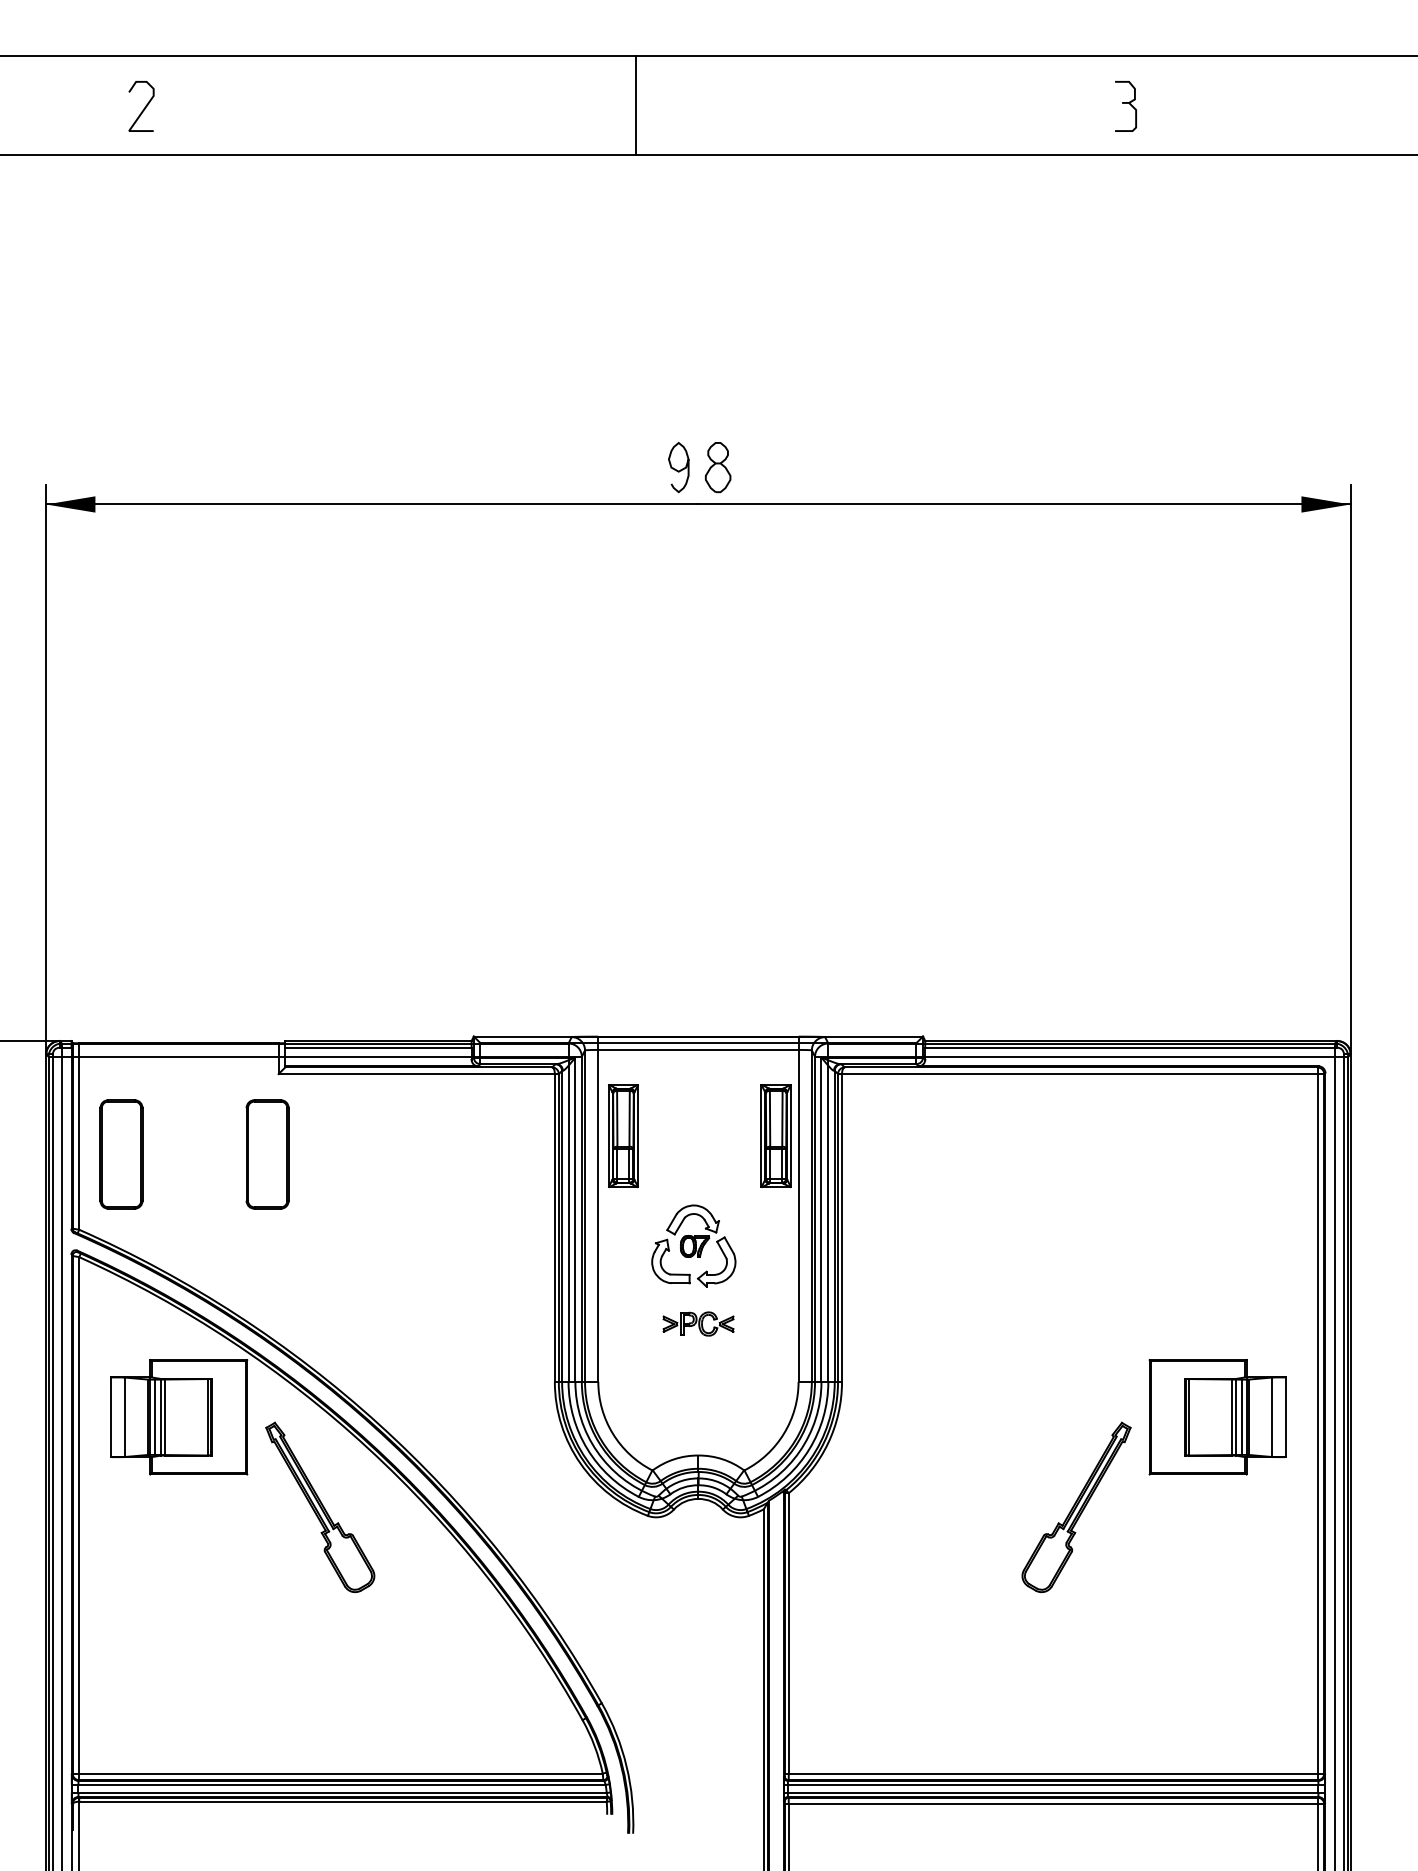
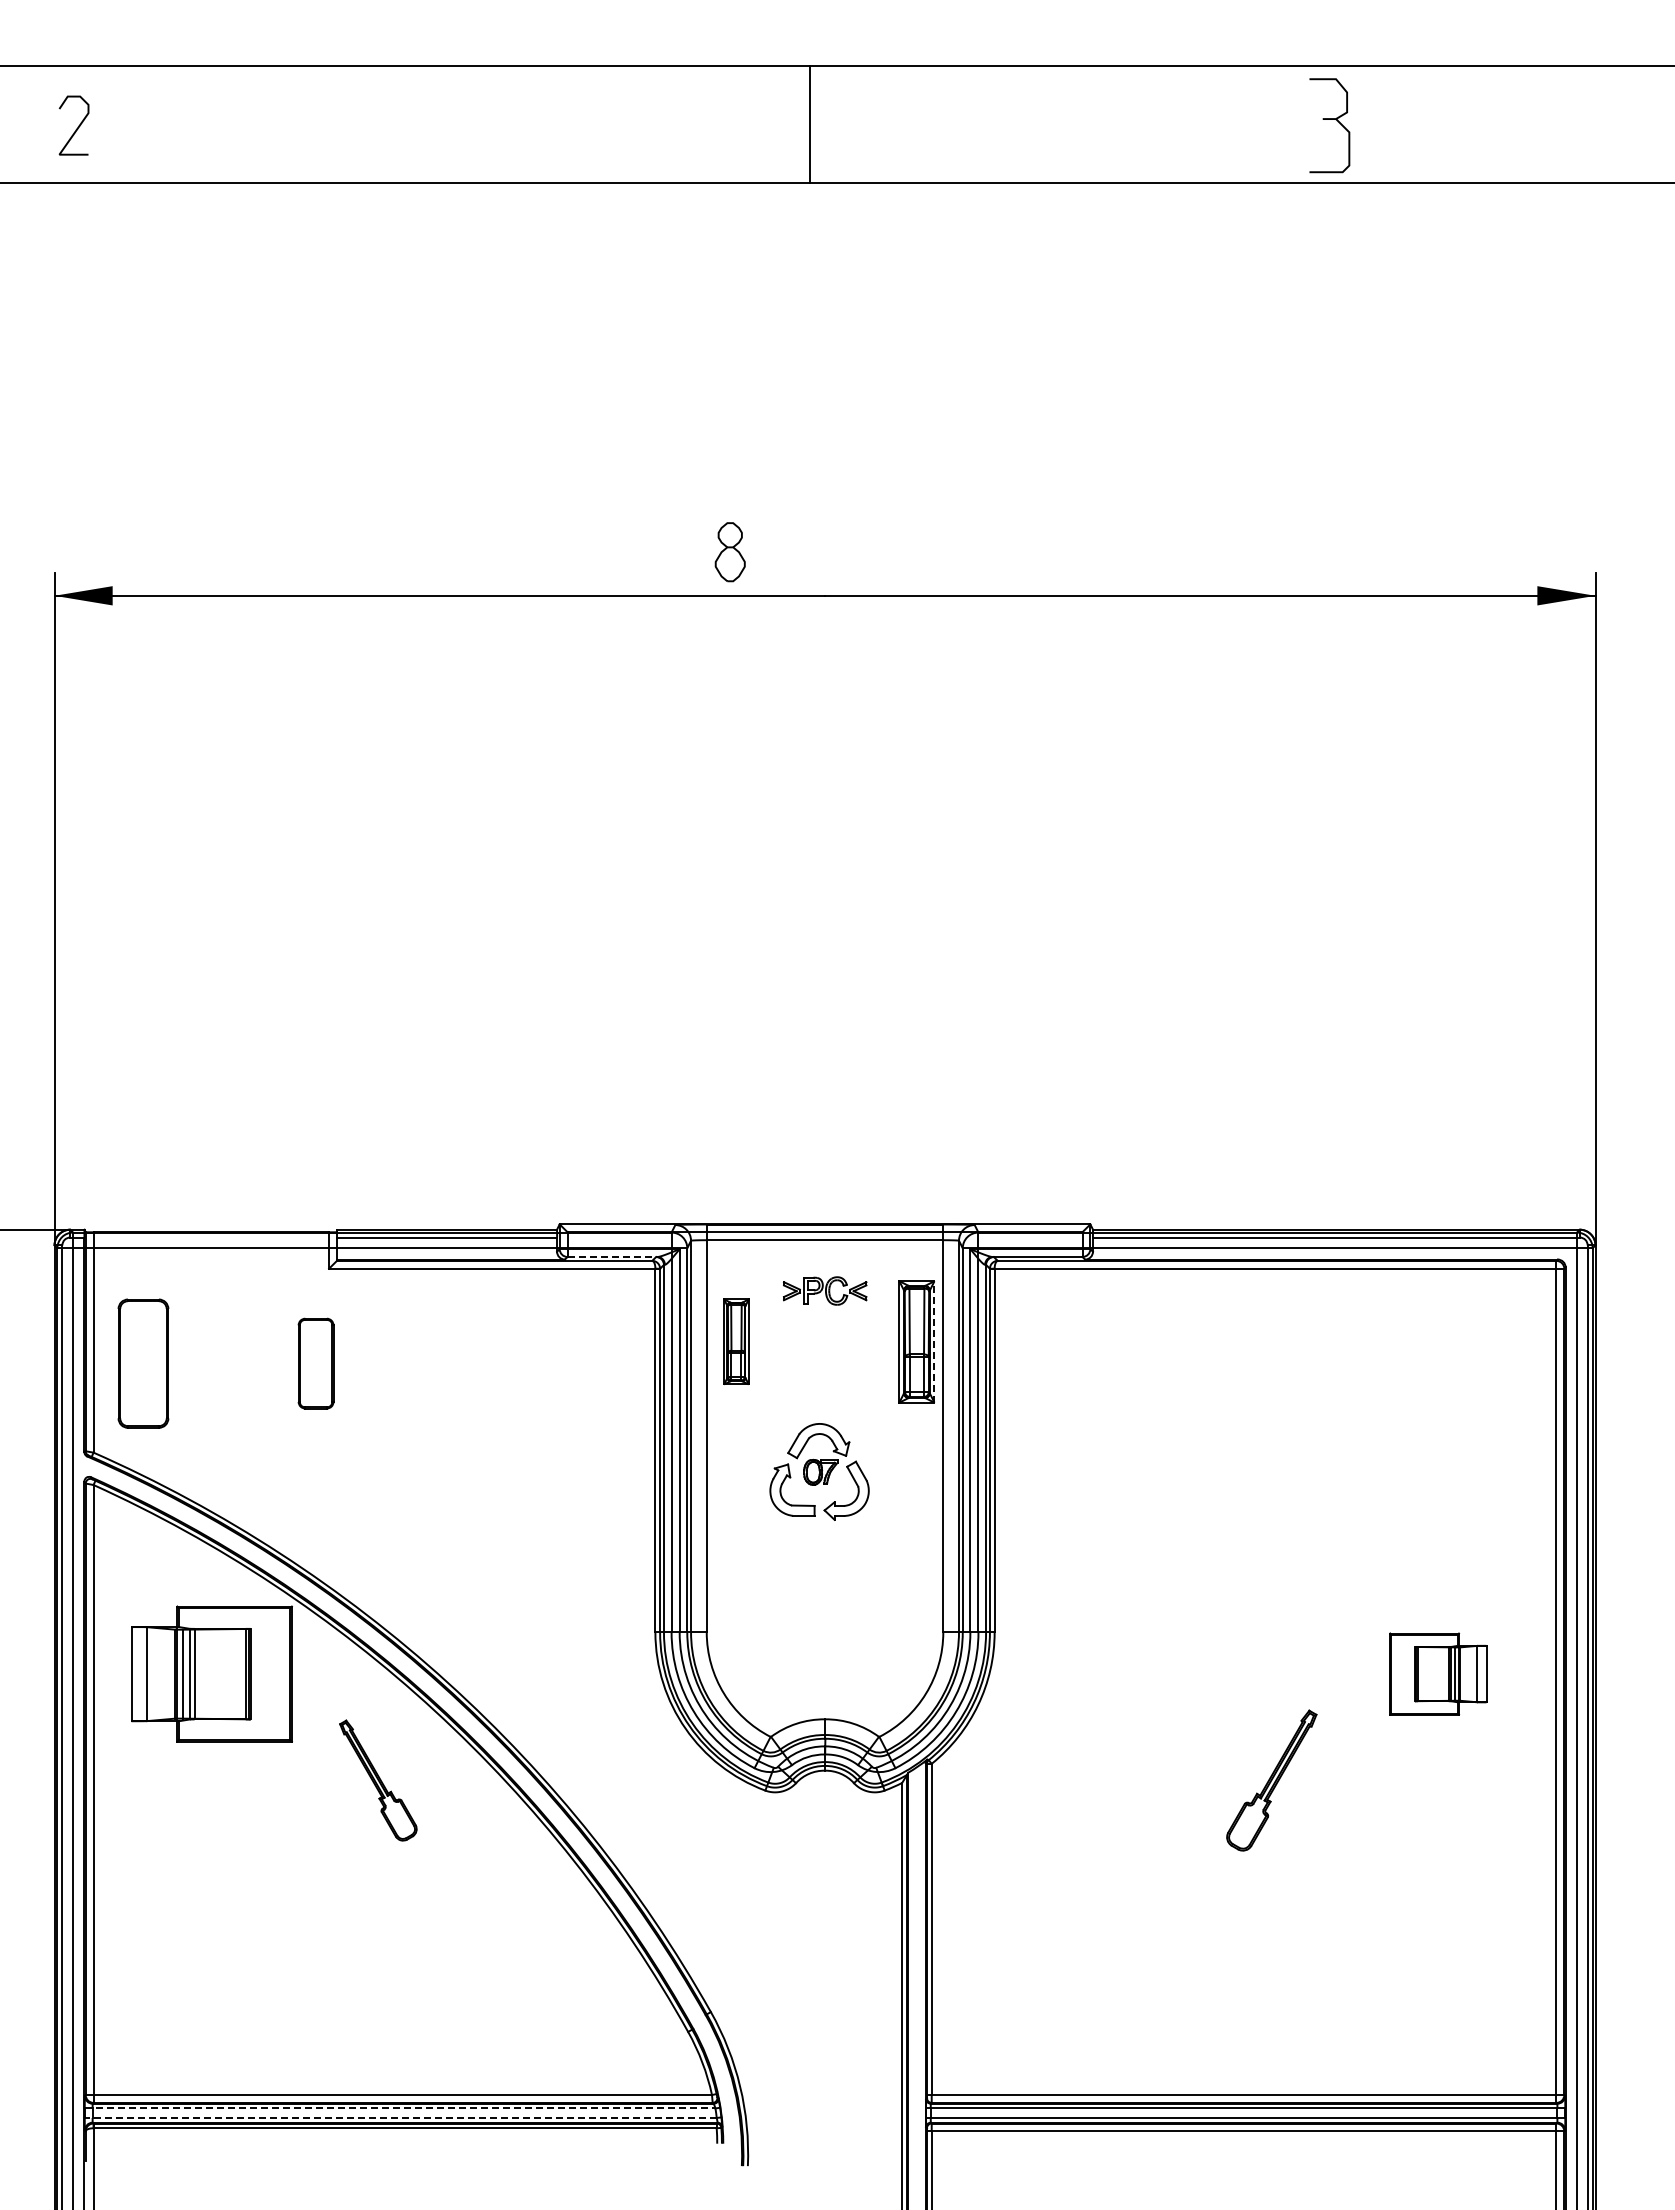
line: (636, 105) -> (810, 124), moved
part: (1125, 106) -> (1329, 125), size x1.6
curve: (143, 108) -> (76, 128), moved
part: (717, 467) -> (729, 552), moved
curve: (676, 469) -> (799, 554), removed
line: (518, 1063) -> (612, 1256), solid -> dashed
part: (623, 1135) -> (736, 1341), size x0.7
line: (791, 1135) -> (934, 1341), solid -> dashed
part: (267, 1154) -> (315, 1363), size x0.7
part: (698, 1323) -> (825, 1290), moved
part: (1217, 1416) -> (1438, 1673), size x0.6
part: (320, 1507) -> (378, 1780), size x0.6
part: (1076, 1507) -> (1271, 1780), size x0.7
line: (339, 1784) -> (400, 2108), solid -> dashed
line: (339, 1792) -> (400, 2117), solid -> dashed

